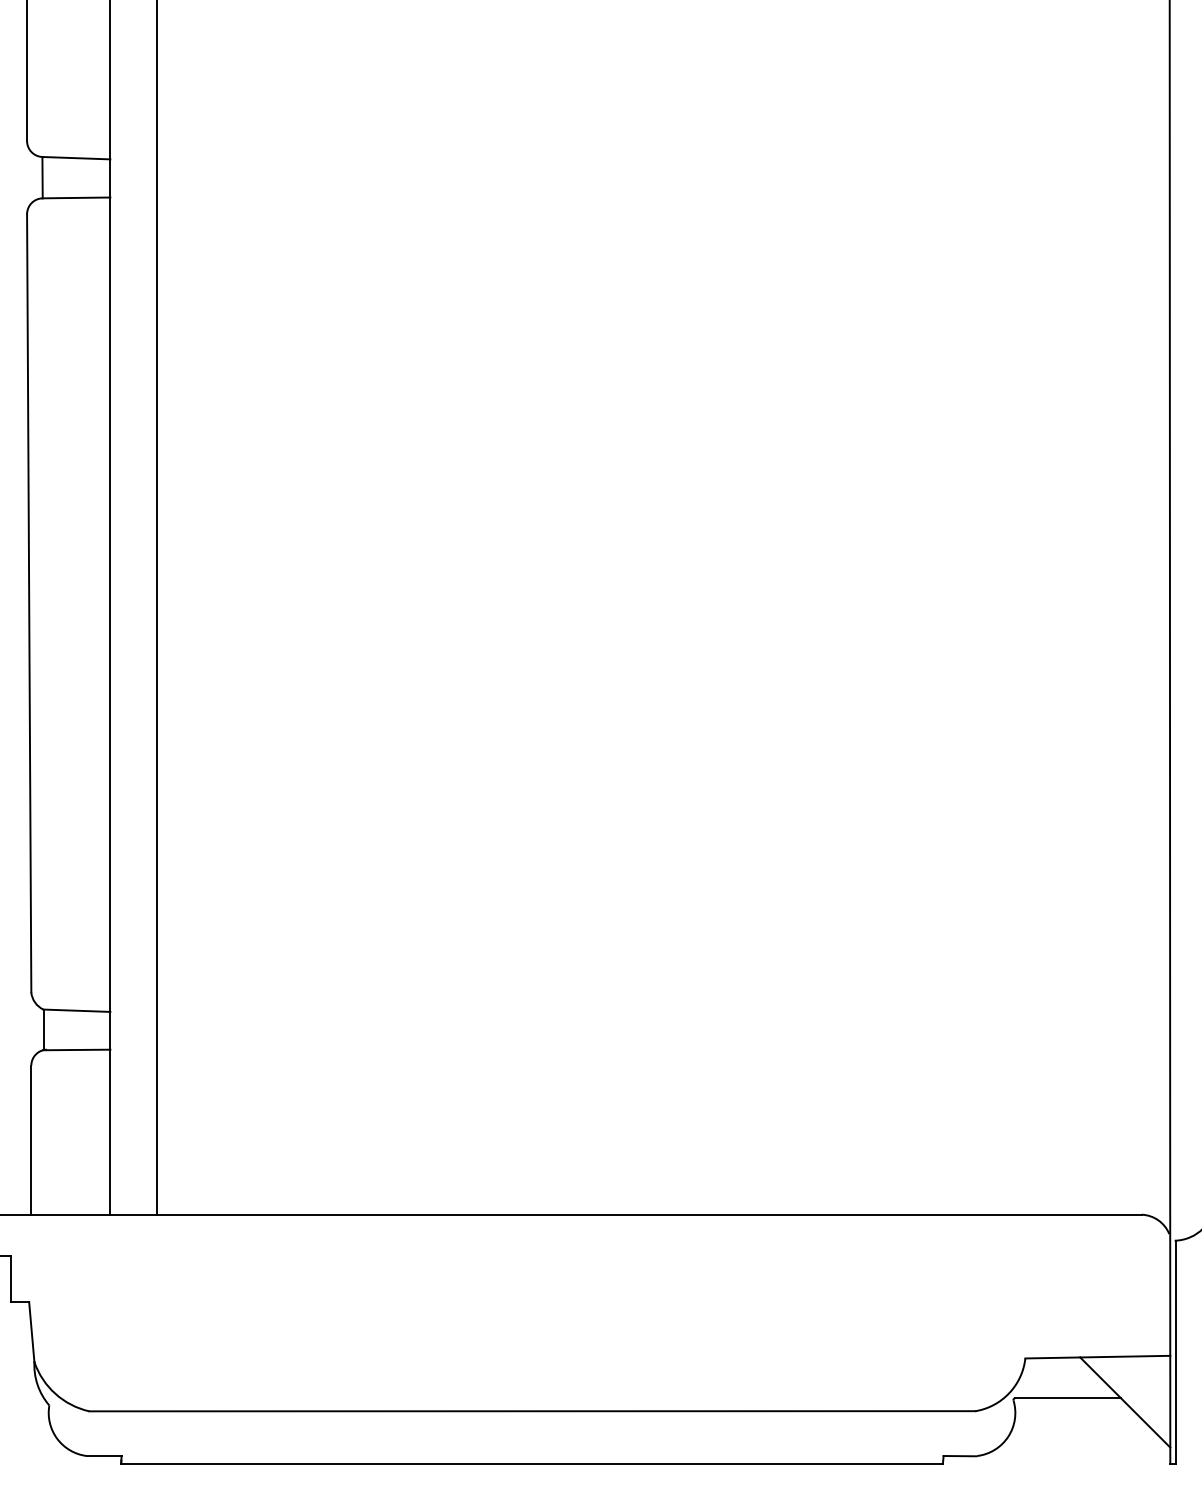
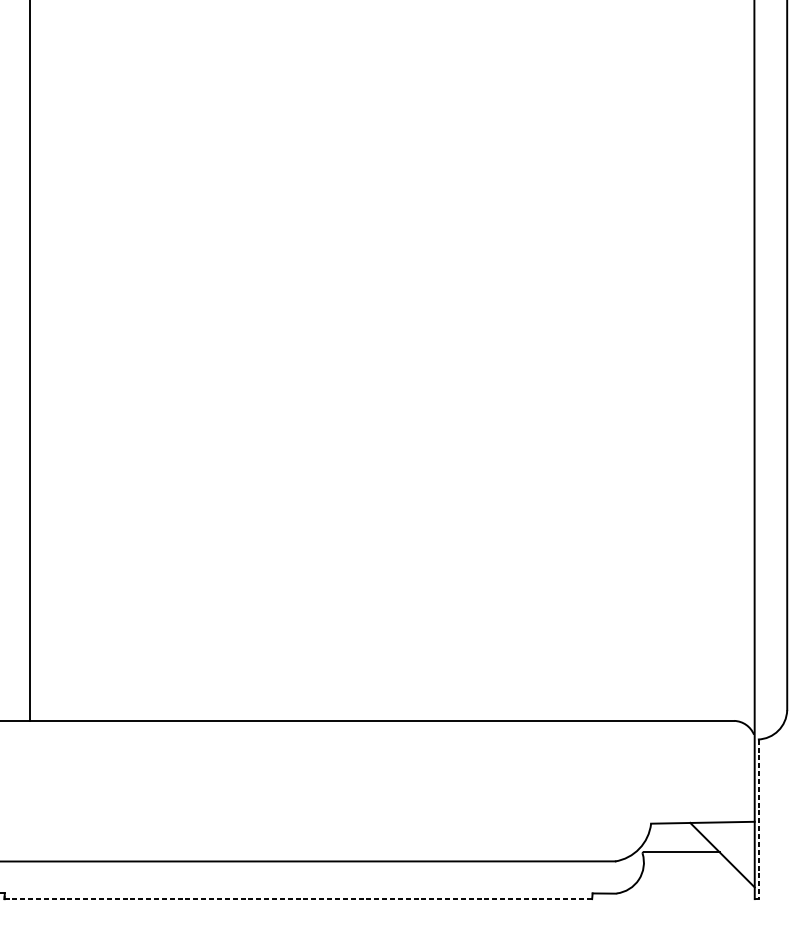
line: (1175, 1352) -> (758, 819), solid -> dashed
line: (532, 1463) -> (298, 898), solid -> dashed

